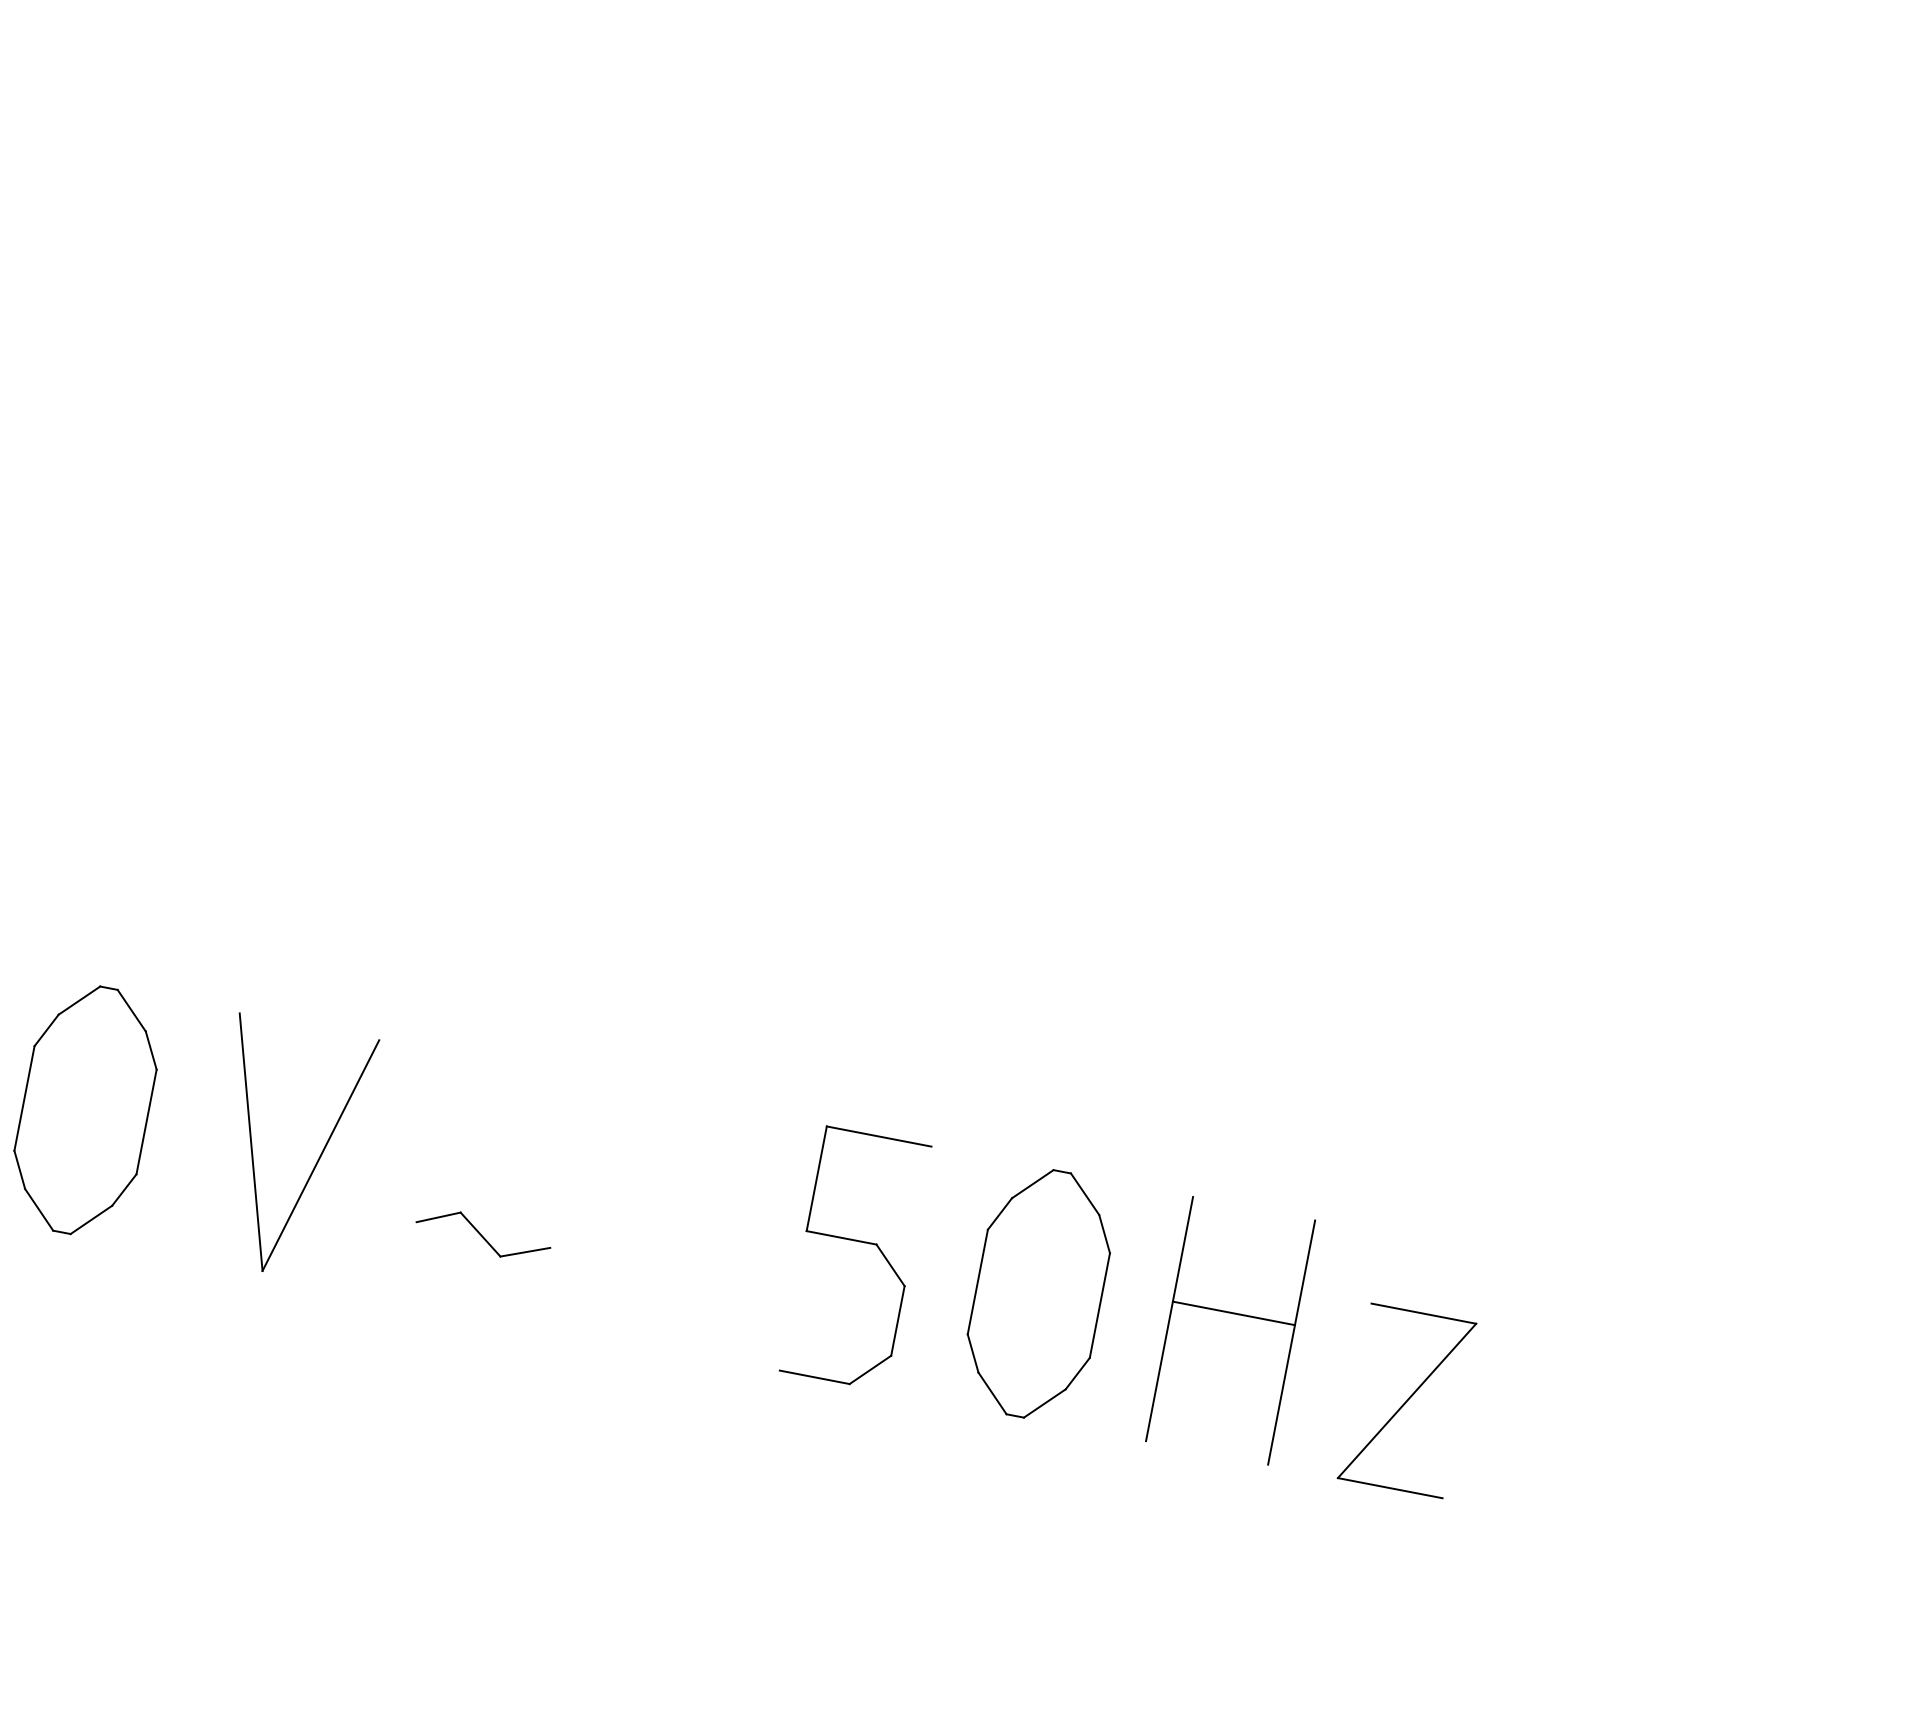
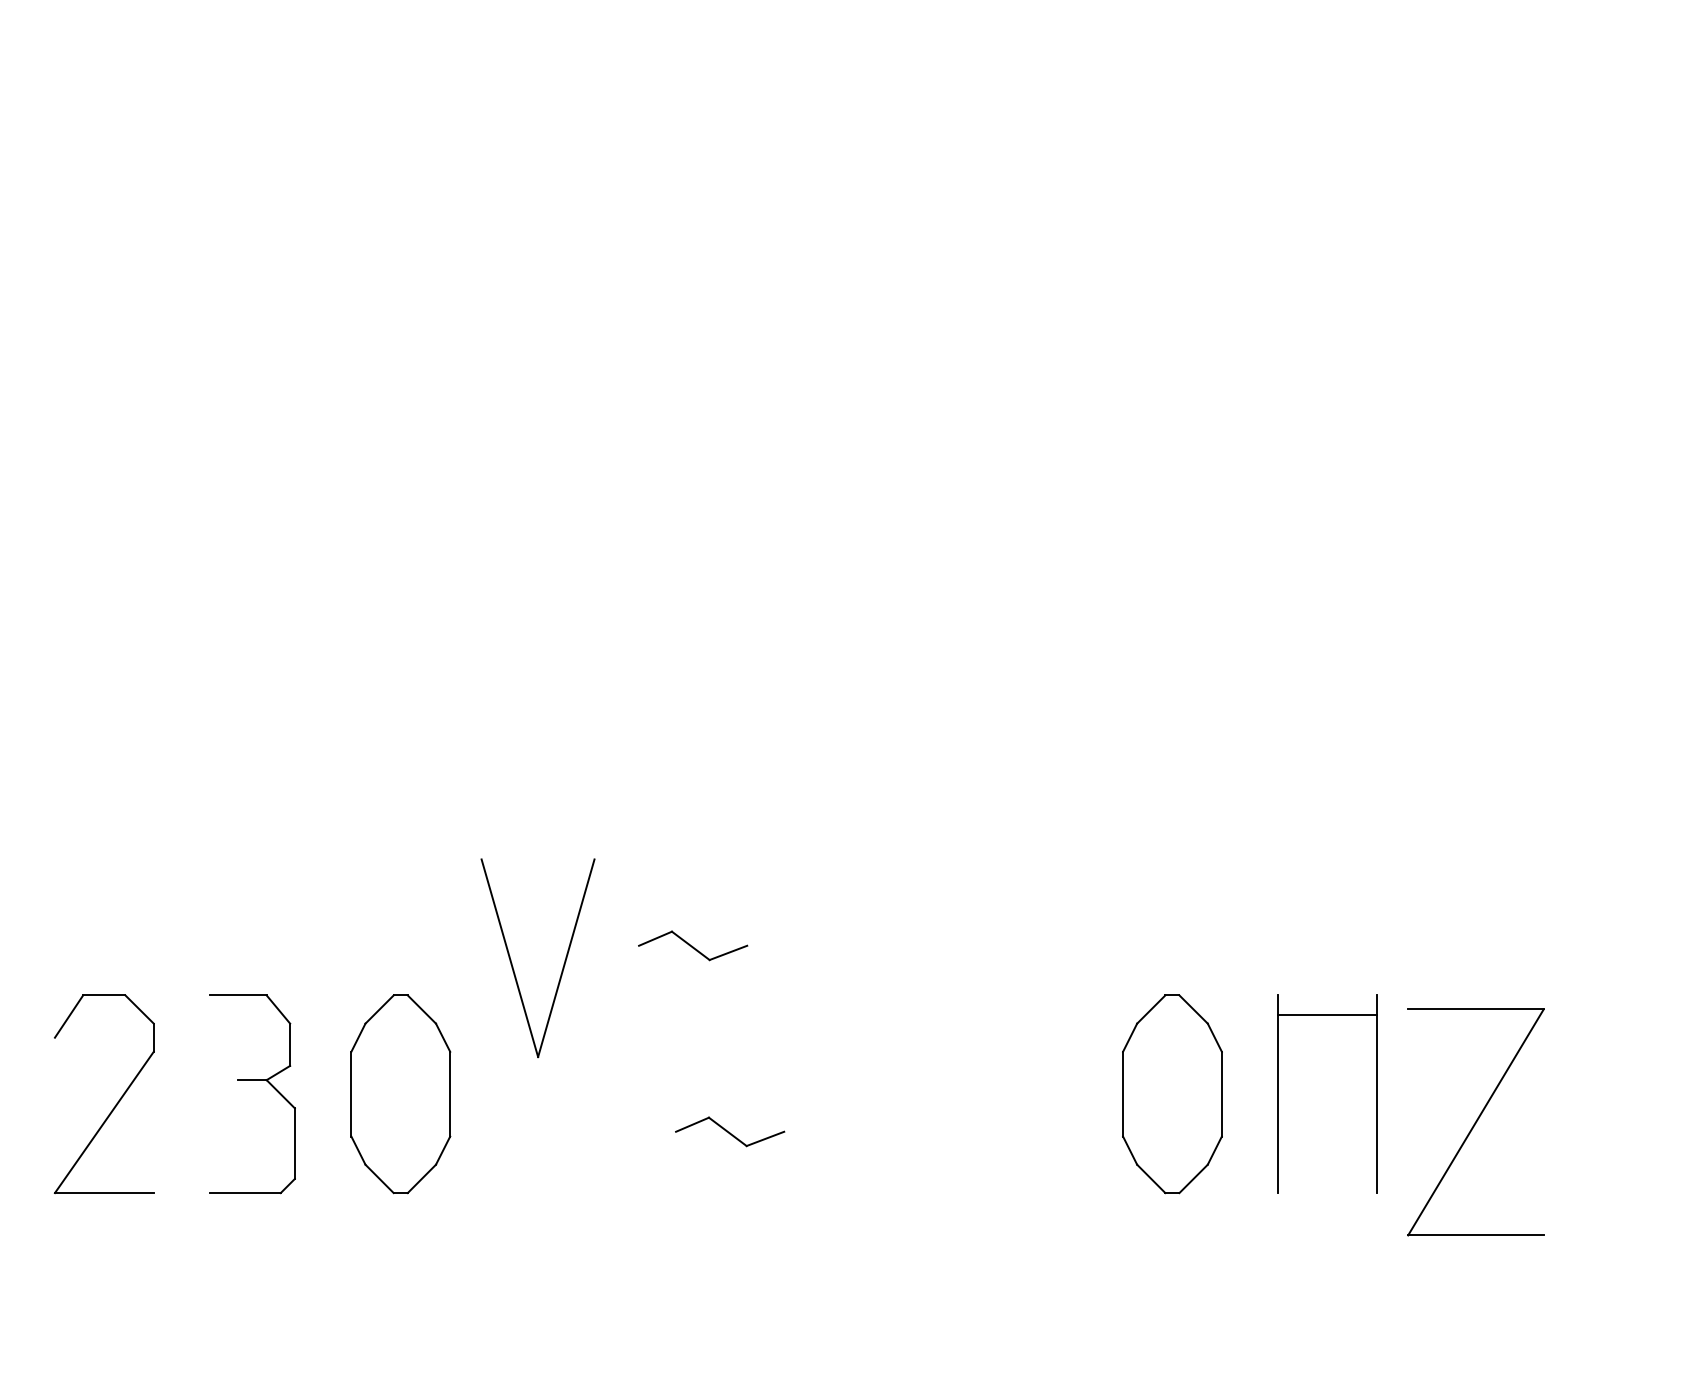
part: (482, 996) -> (693, 945), added
part: (253, 1153) -> (513, 966), moved
part: (859, 1241) -> (1024, 1080), removed
line: (1233, 1313) -> (1327, 1015), moved
part: (1406, 1400) -> (1475, 1122), size x1.6

